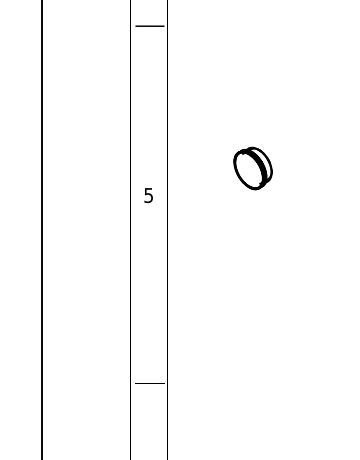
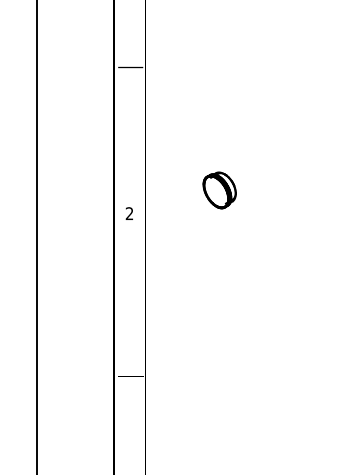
text: (148, 195) -> (129, 213), 5 -> 2

